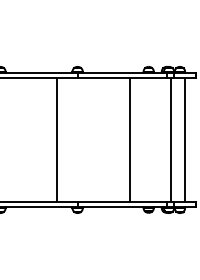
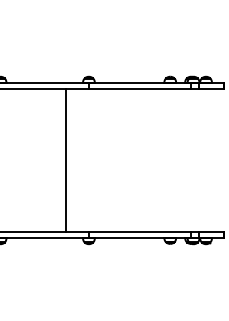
line: (130, 139) -> (149, 159), removed
line: (170, 139) -> (195, 159), removed
line: (185, 139) -> (212, 159), removed

